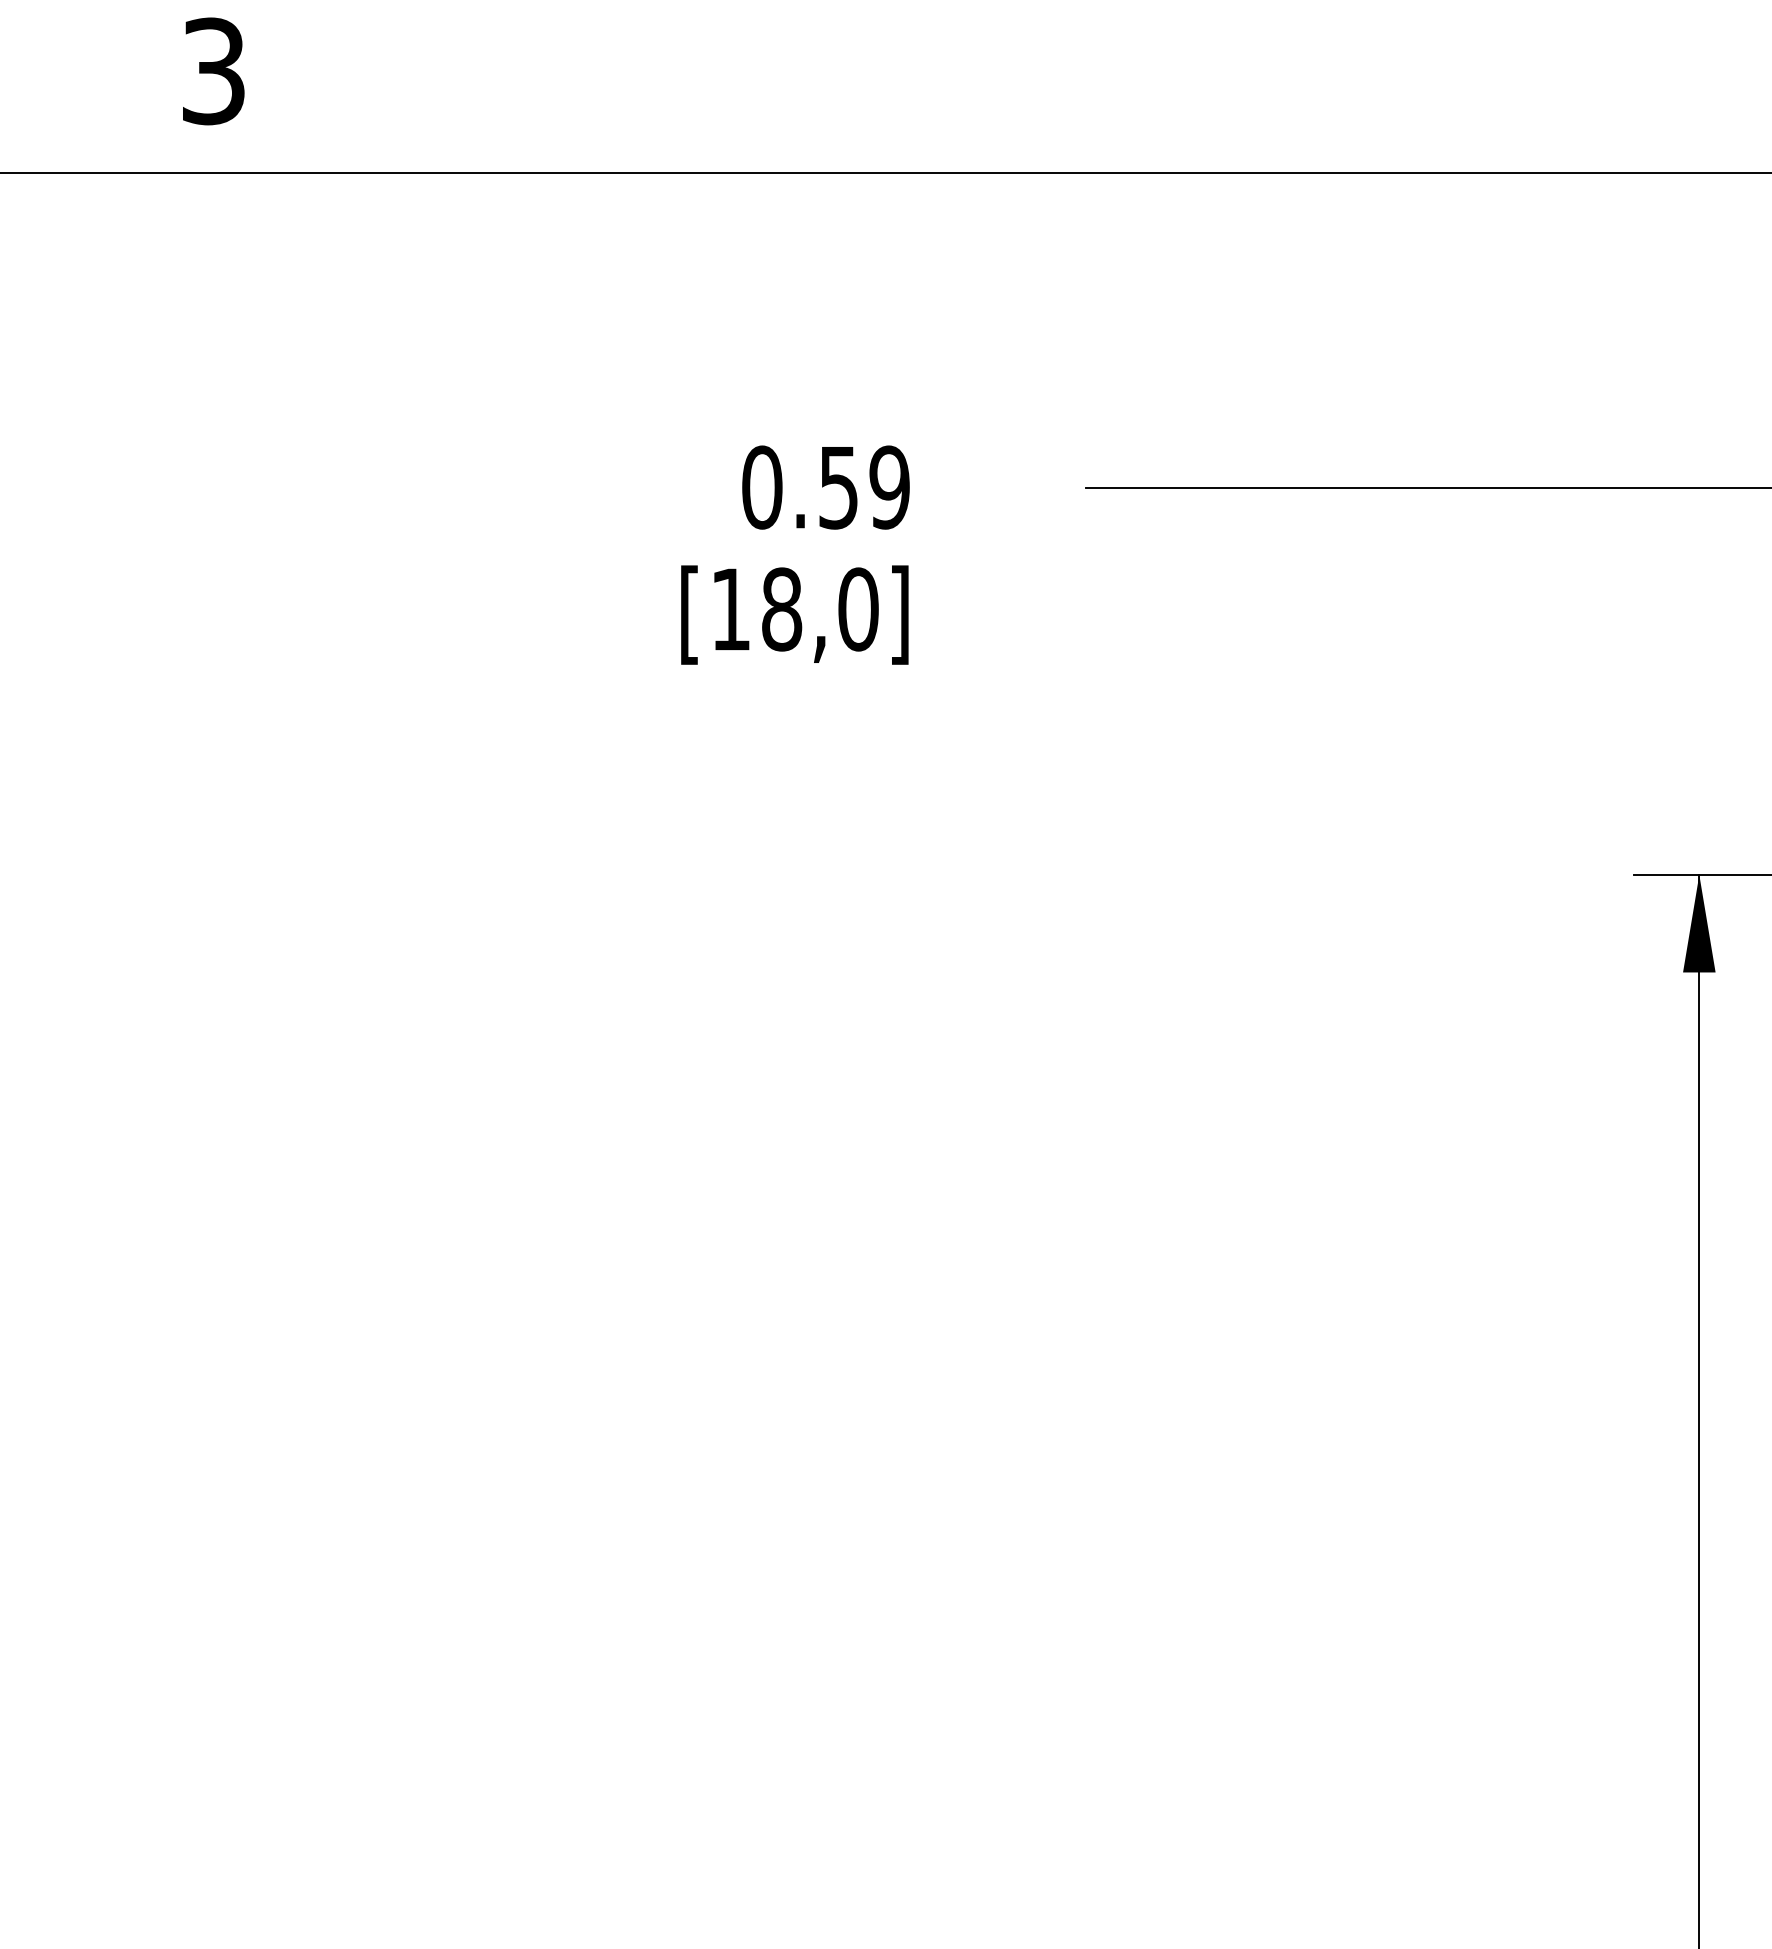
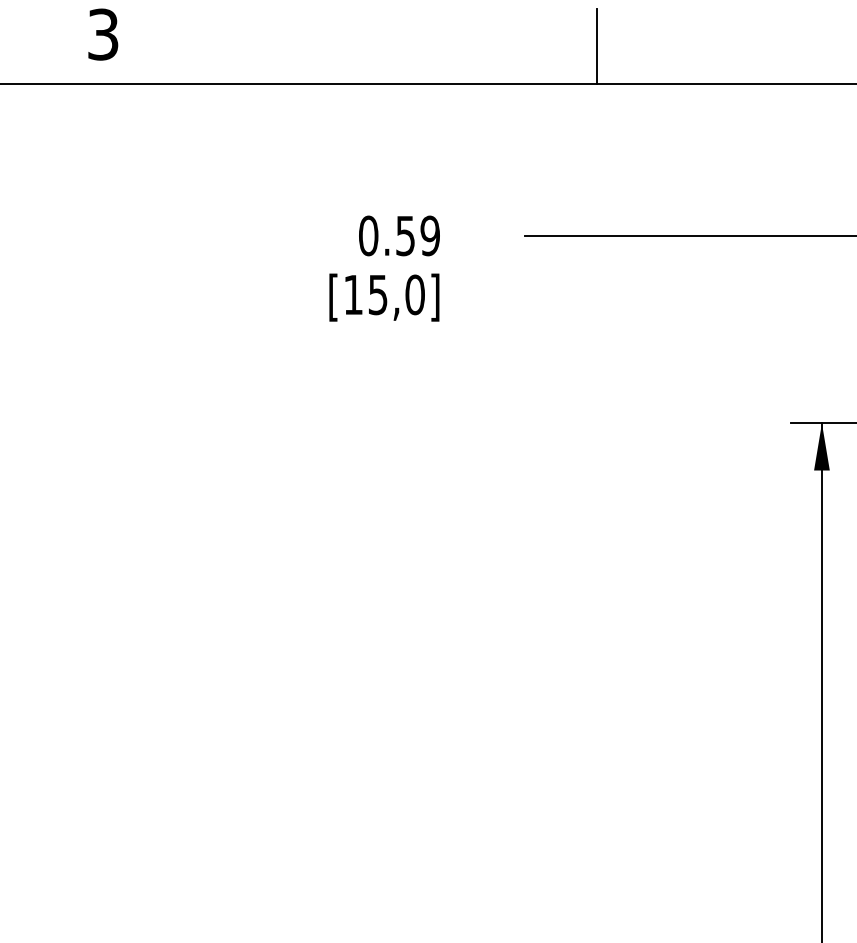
line: (1233, 95) -> (596, 46), added
text: (780, 608) -> (377, 294), [18,0] -> [15,0]

